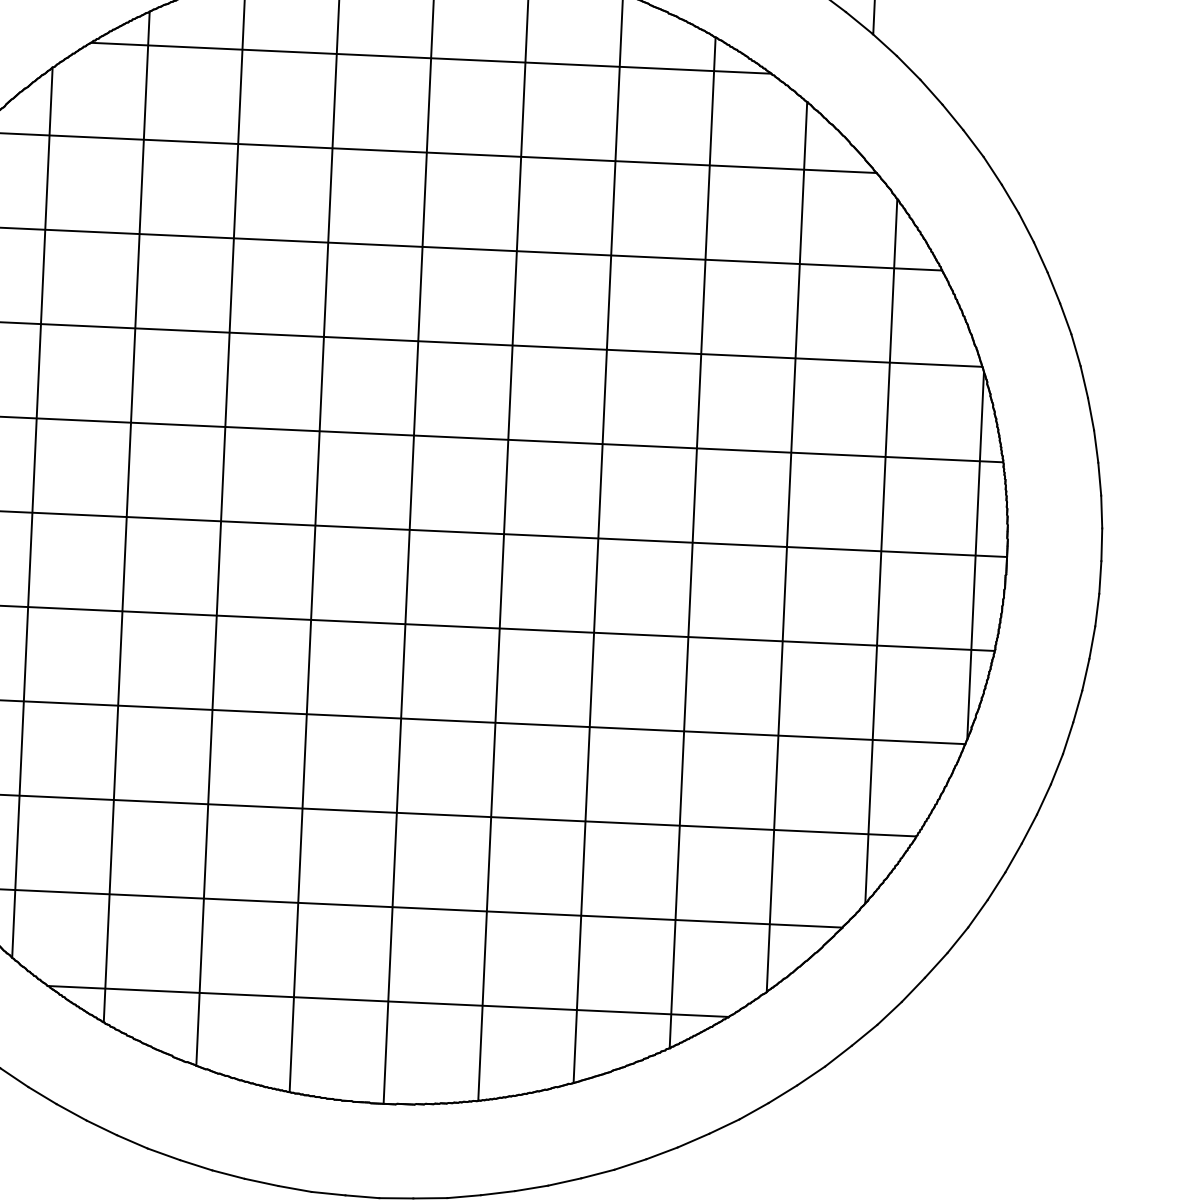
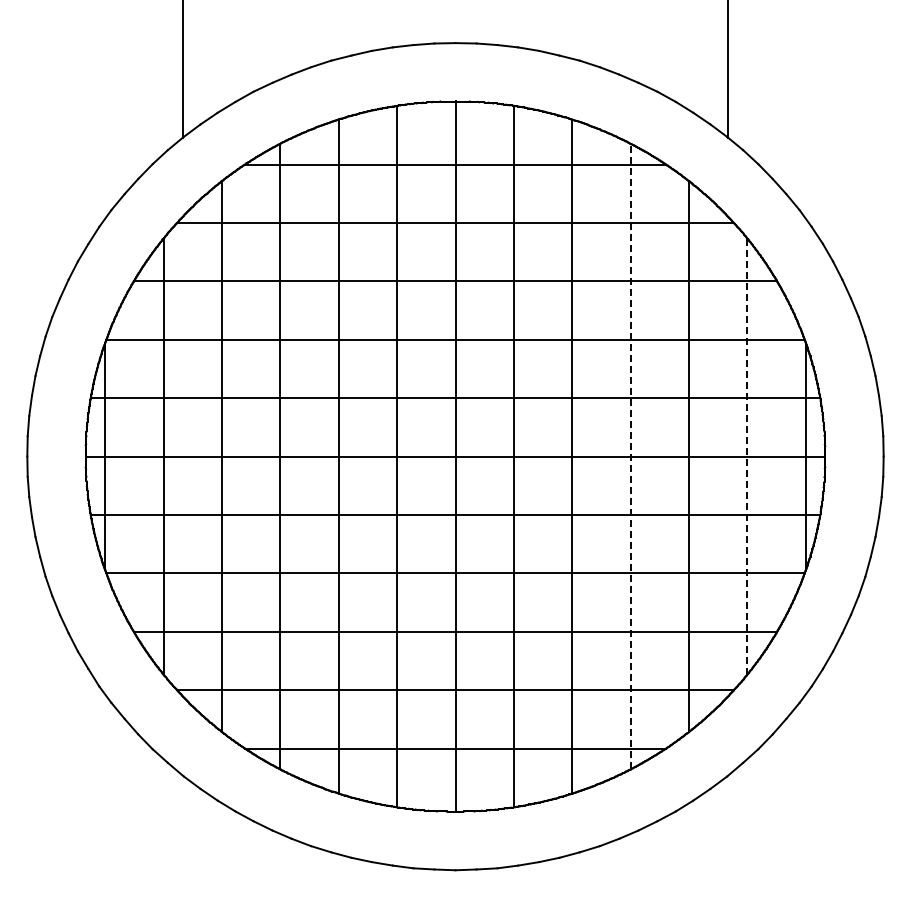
line: (692, 542) -> (630, 456), solid -> dashed
line: (881, 551) -> (747, 456), solid -> dashed

